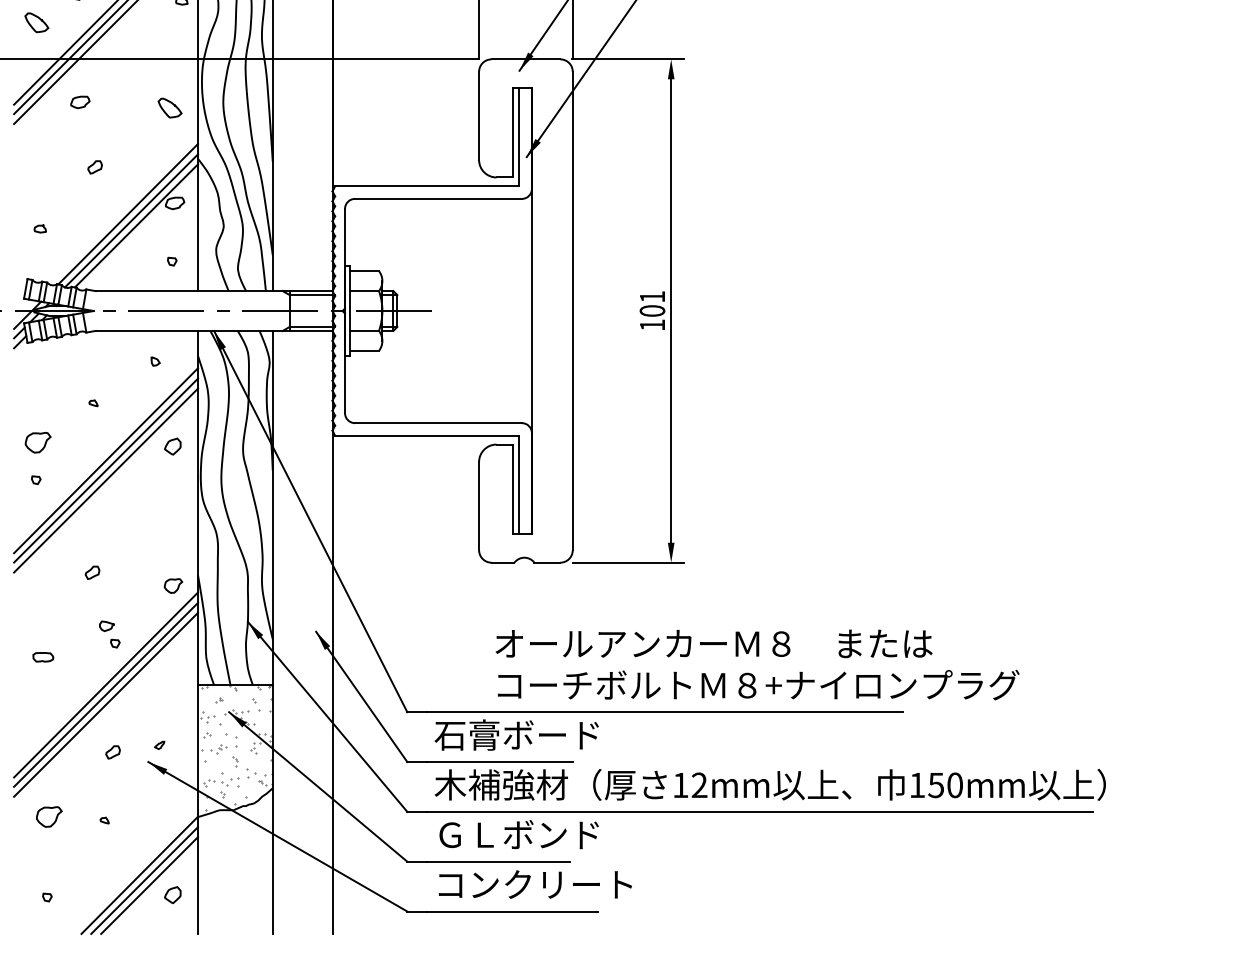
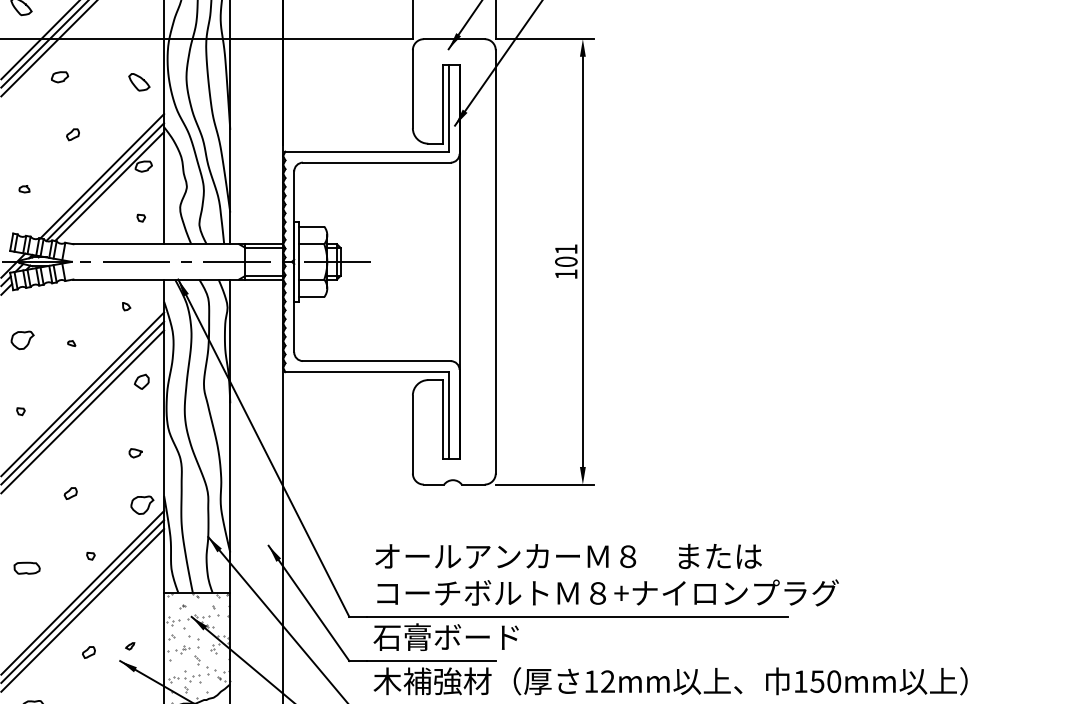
part: (37, 442) -> (22, 340), moved
part: (173, 585) -> (142, 504), size x1.43
part: (106, 625) -> (135, 452), moved
part: (43, 657) -> (27, 568), size x1.43
text: (757, 664) -> (607, 574), moved

